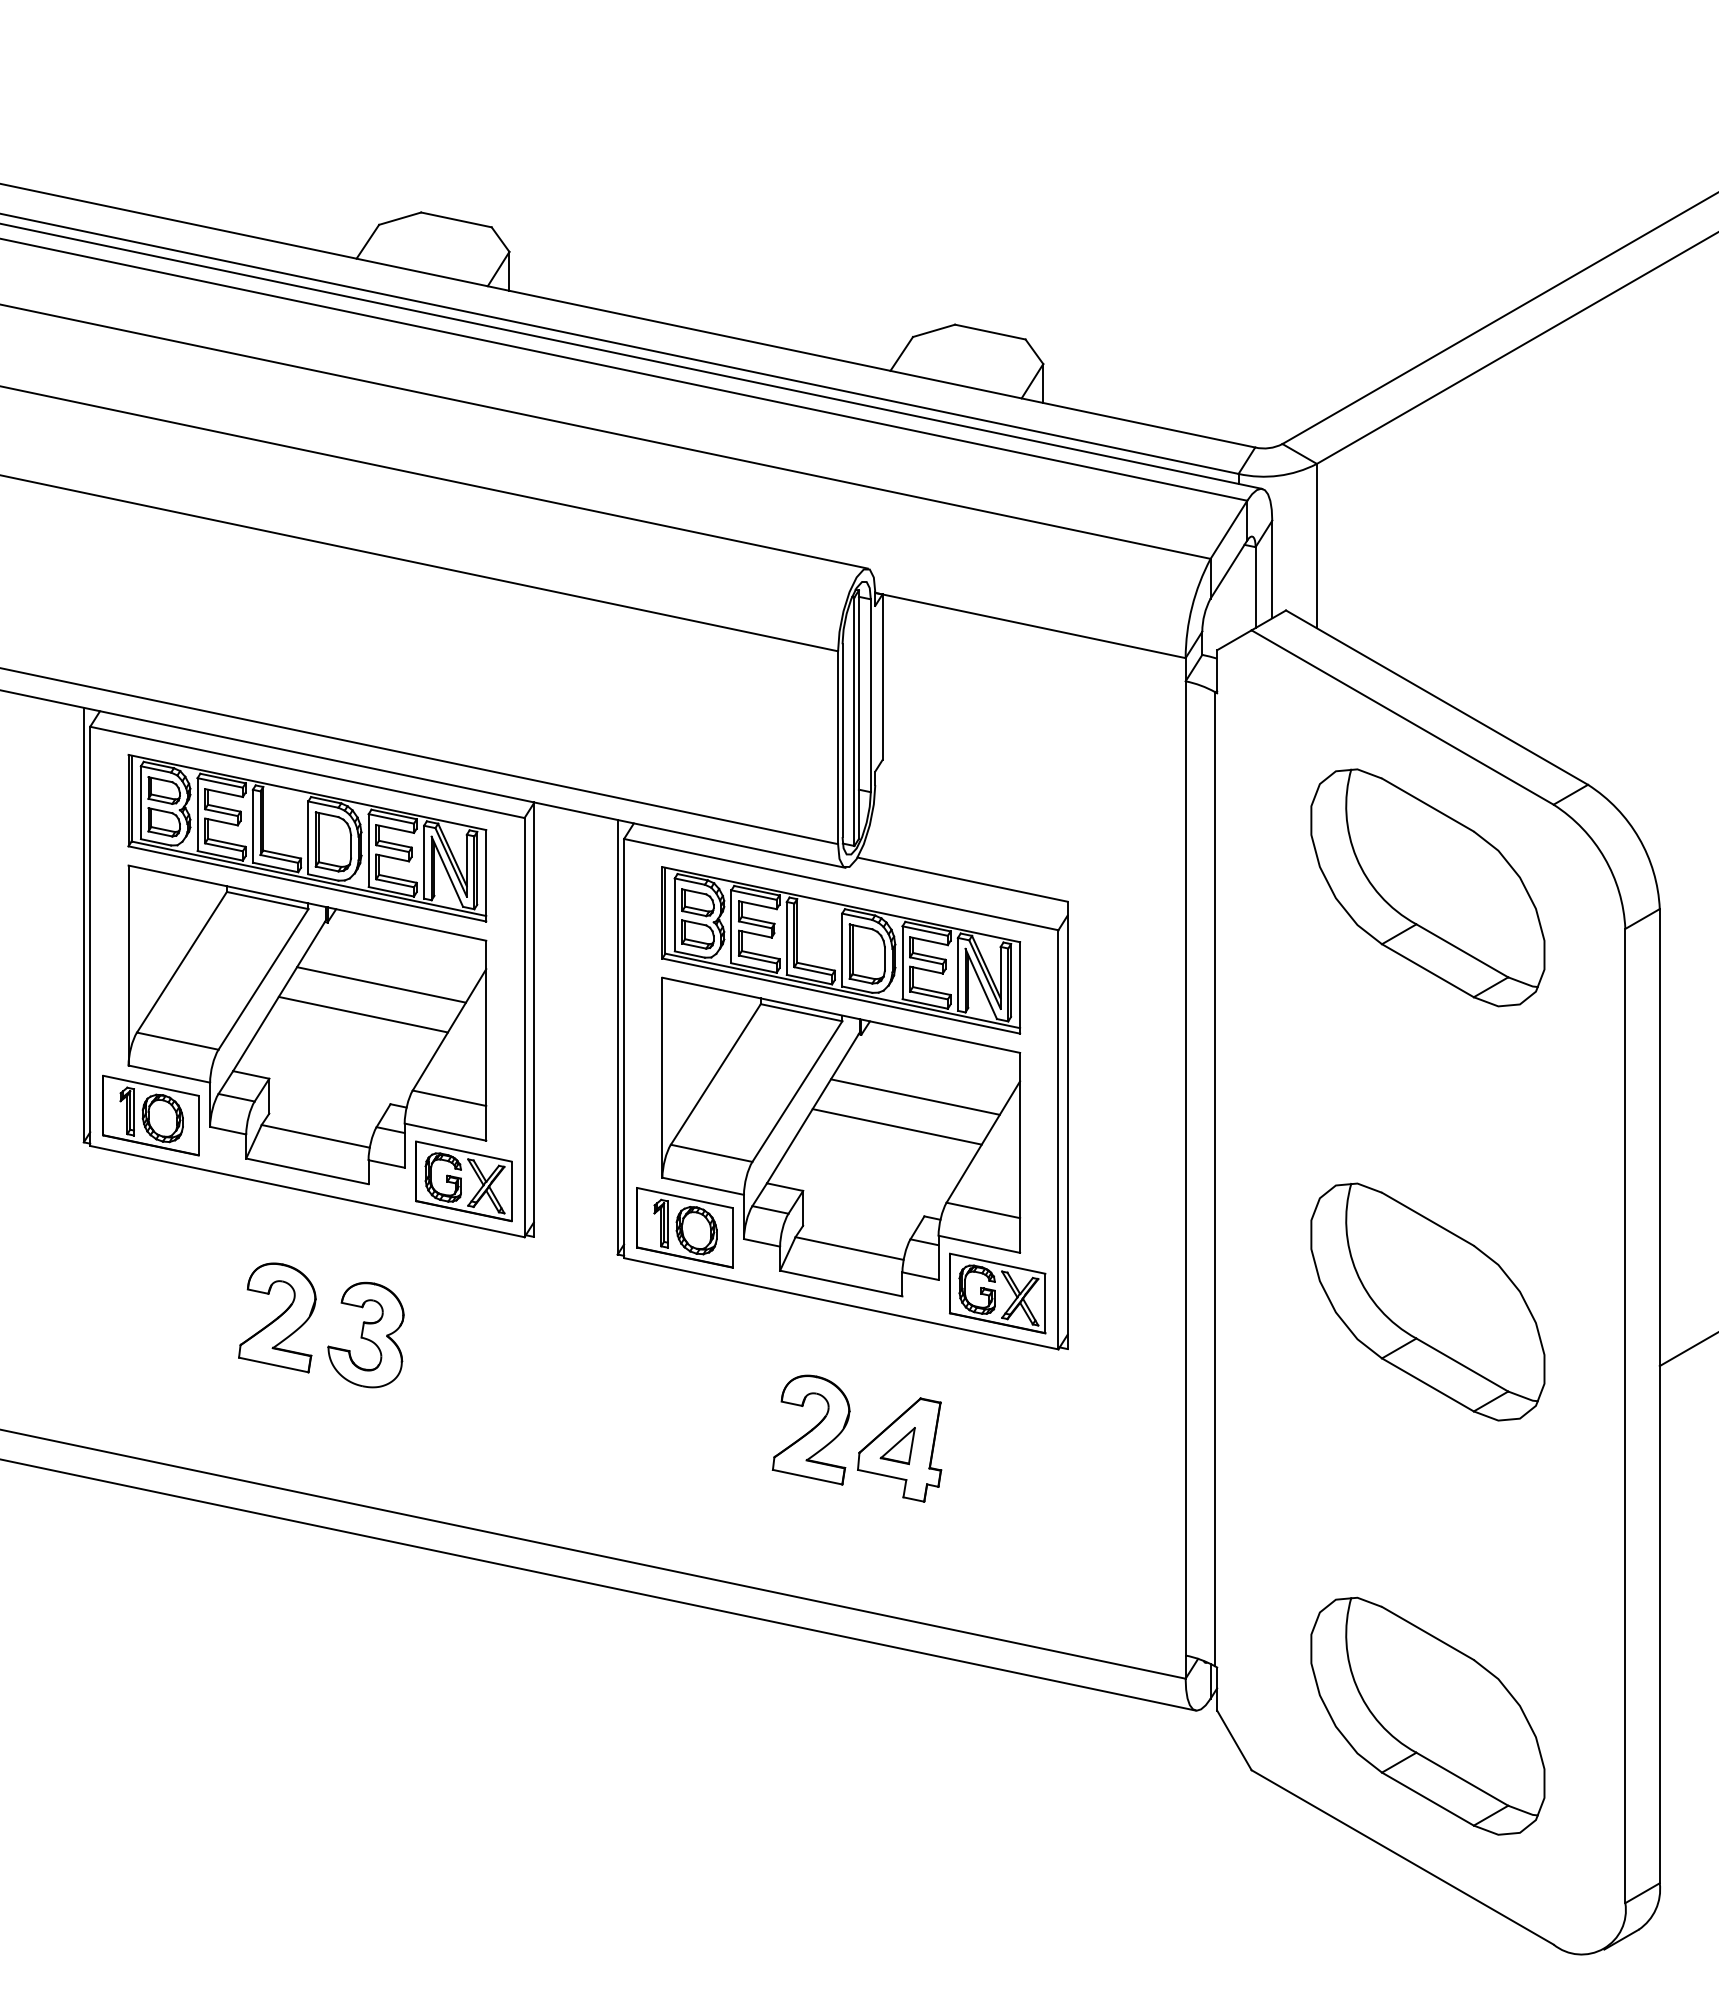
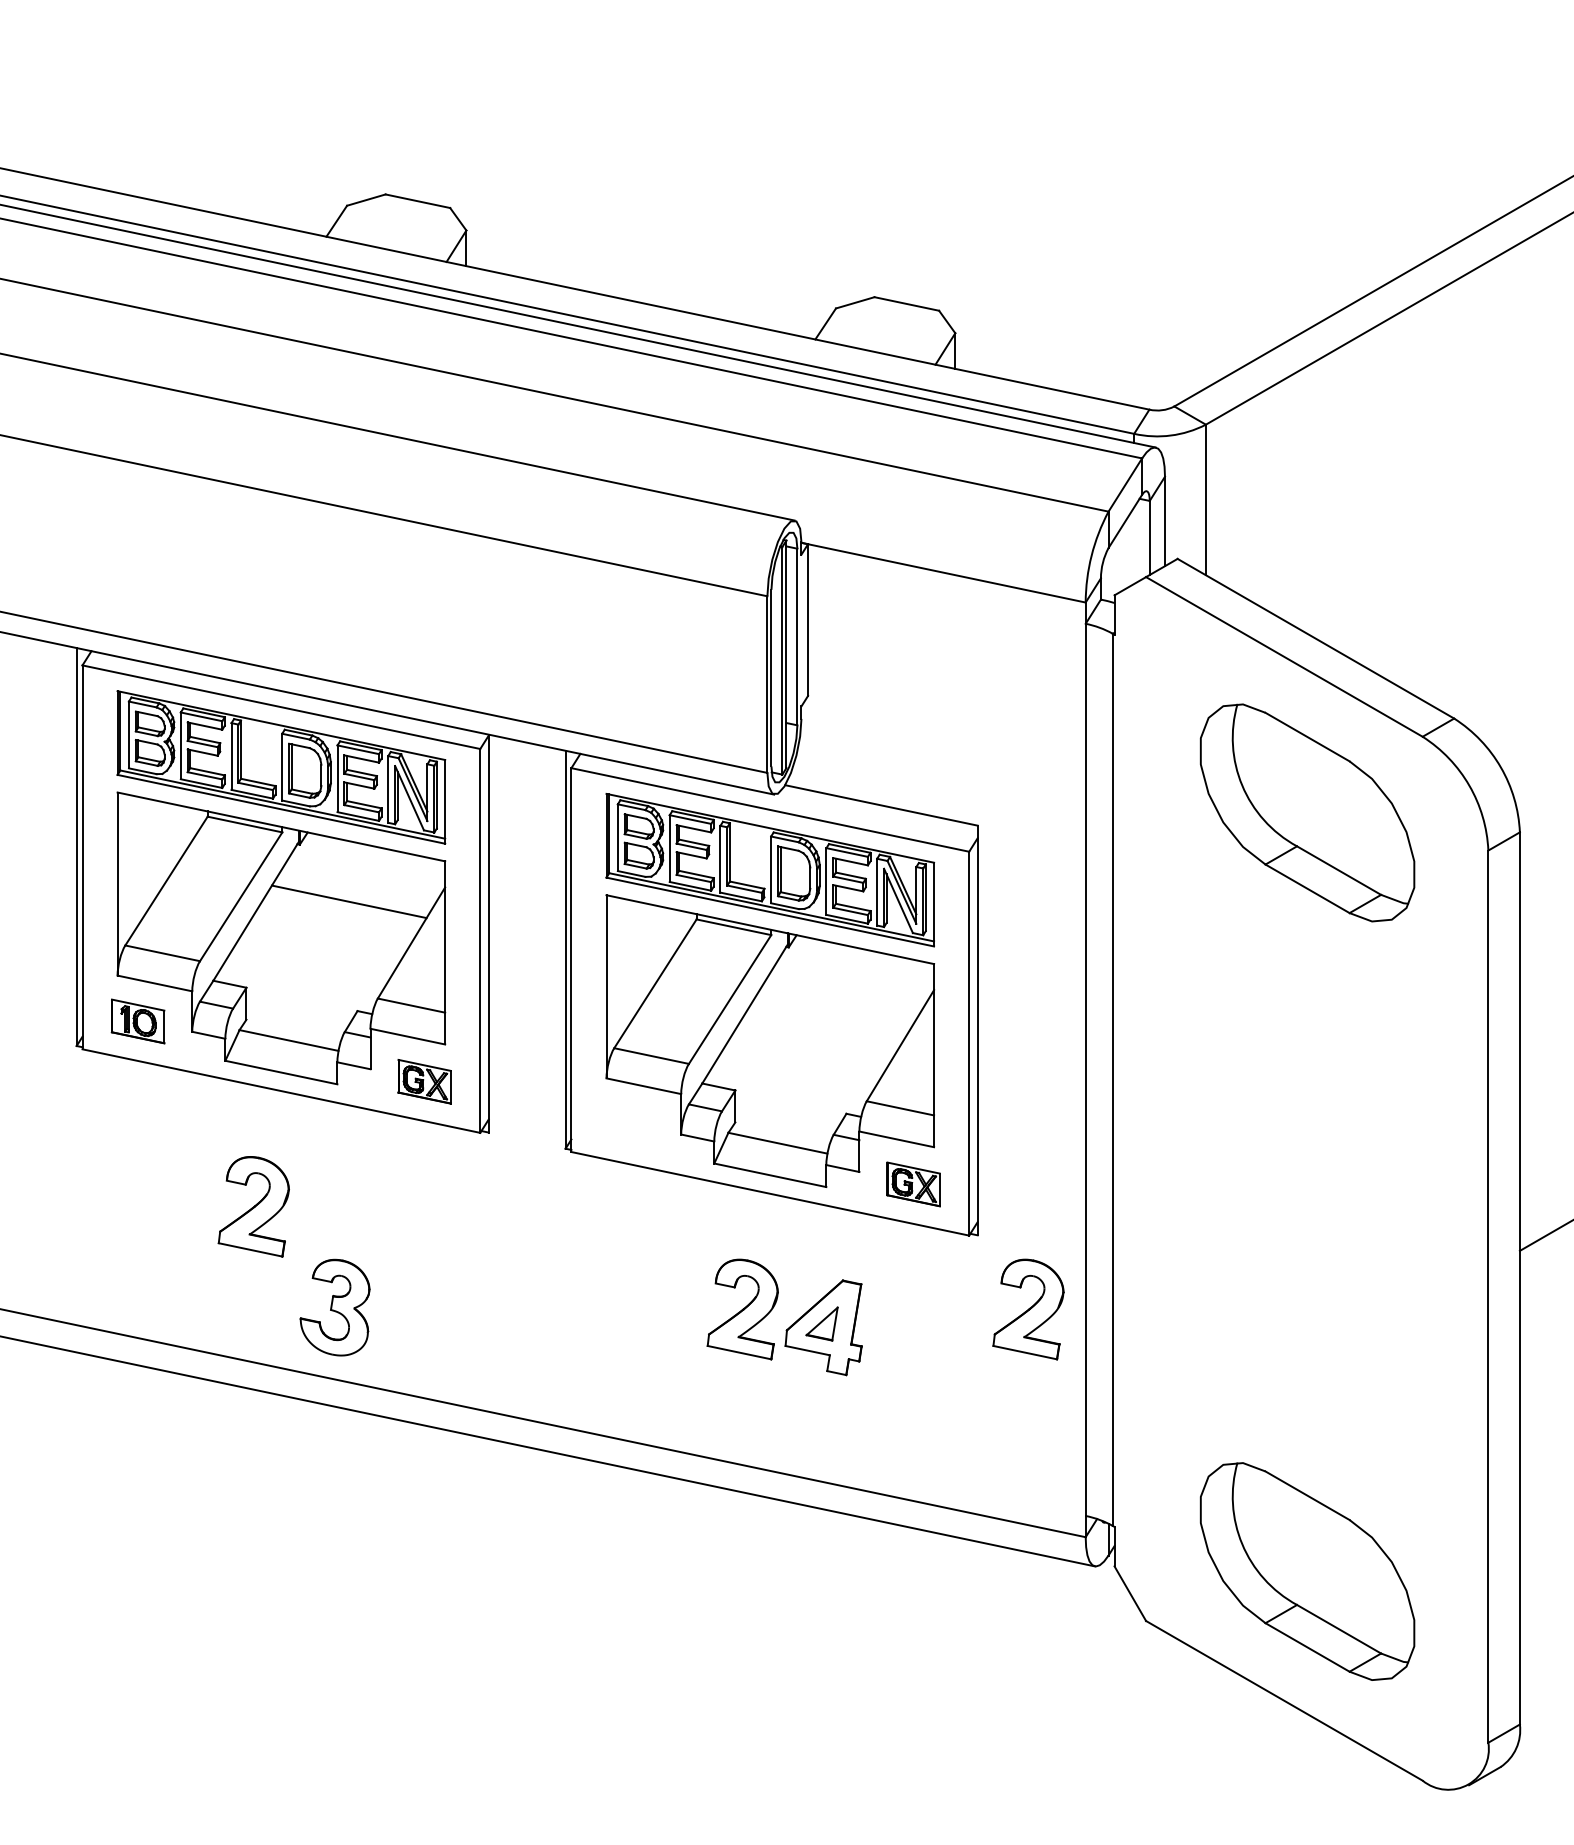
line: (362, 1014) -> (331, 928), removed
line: (914, 1096) -> (837, 1004), removed
part: (150, 1115) -> (137, 1021), size x0.6
line: (896, 1126) -> (820, 1031), removed
part: (463, 1181) -> (424, 1081), size x0.6
part: (684, 1227) -> (626, 1123), removed
part: (997, 1293) -> (913, 1184), size x0.6
part: (1427, 1301) -> (1307, 1191), removed
part: (365, 1334) -> (334, 1307), moved
part: (1122, 1429) -> (1027, 1308), added

